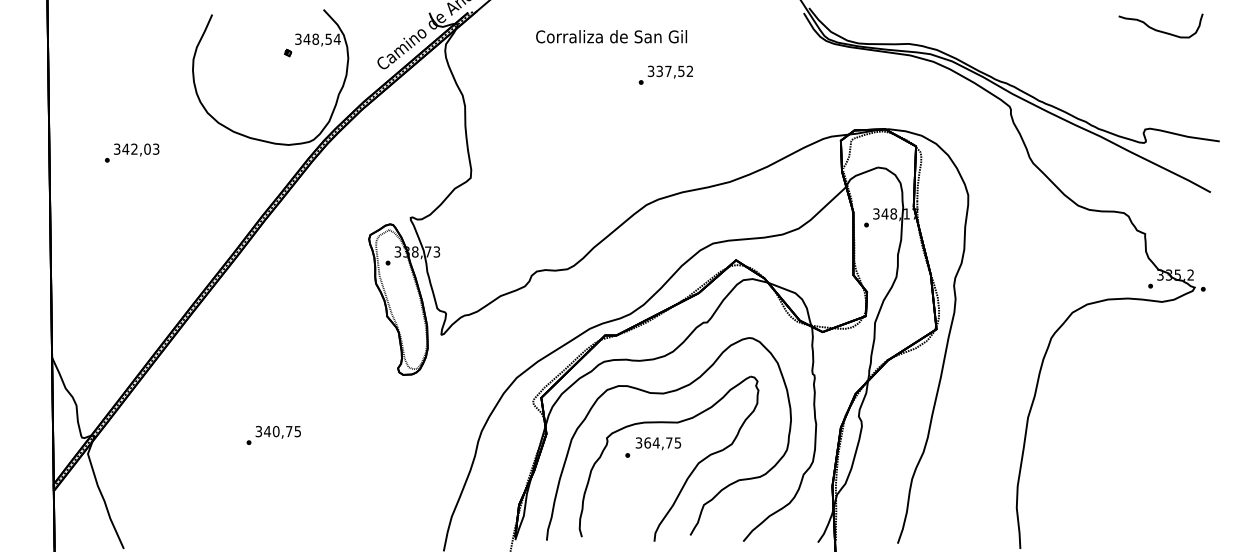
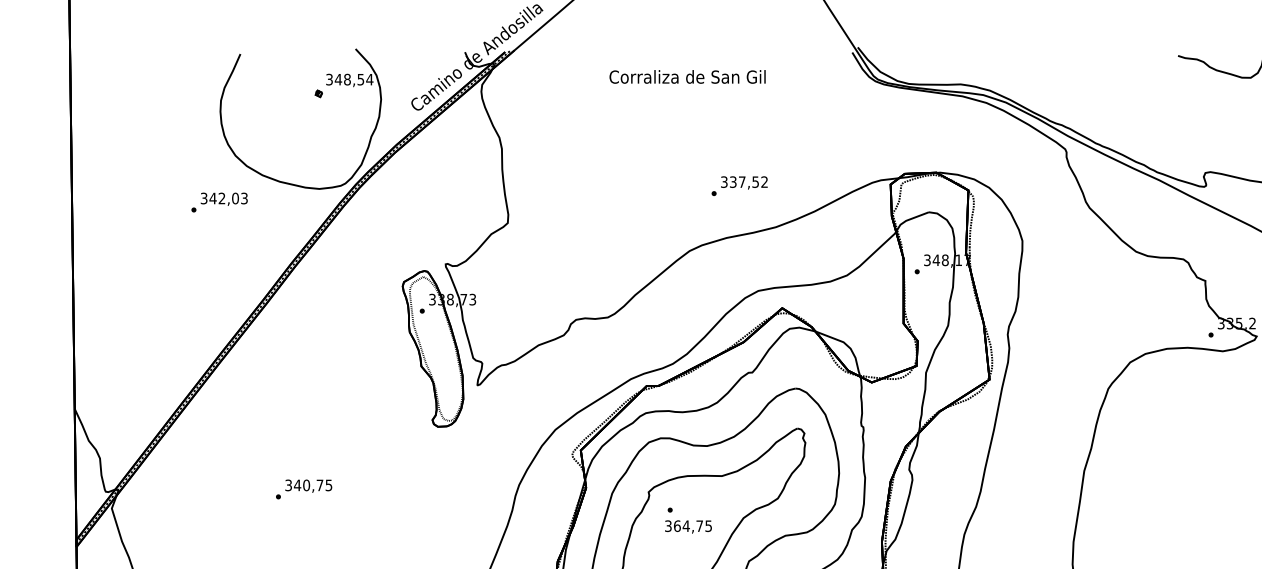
text: (611, 36) -> (687, 76), moved
text: (665, 74) -> (739, 185), moved
text: (132, 152) -> (219, 201), moved
text: (658, 443) -> (688, 526), moved

